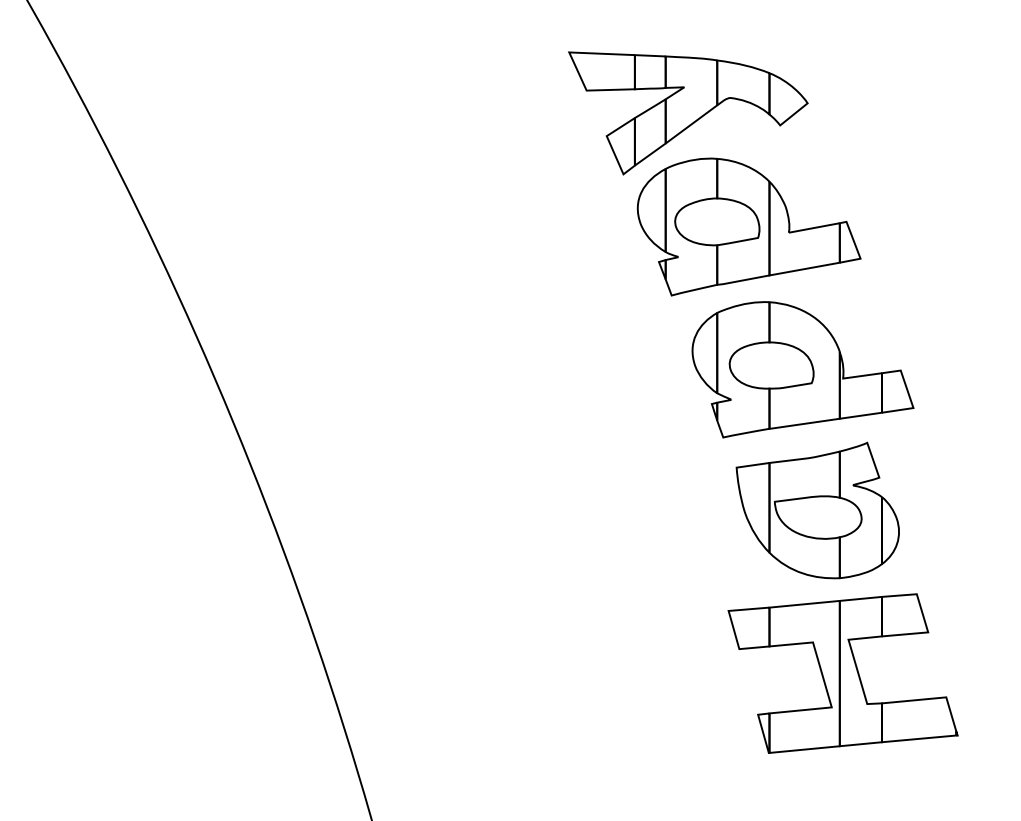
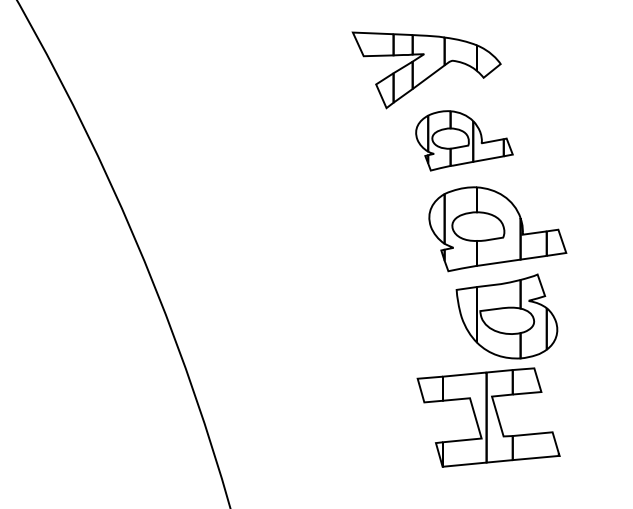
part: (749, 226) -> (464, 140), size x0.7
part: (842, 673) -> (488, 417), moved

